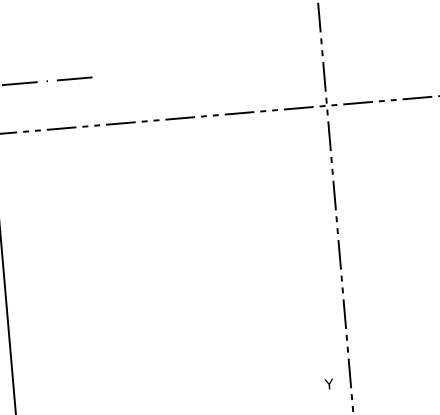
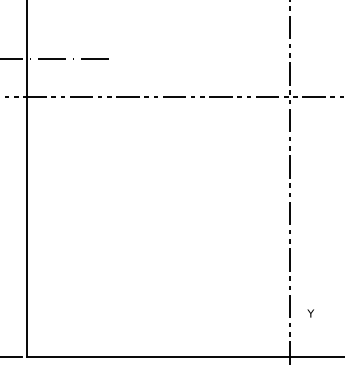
text: (328, 384) -> (310, 313), moved

